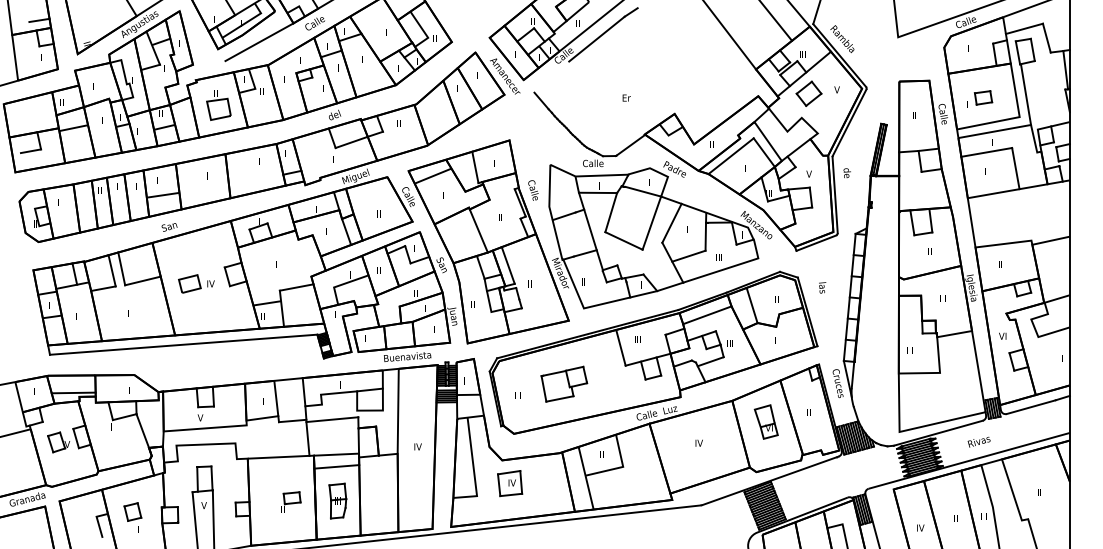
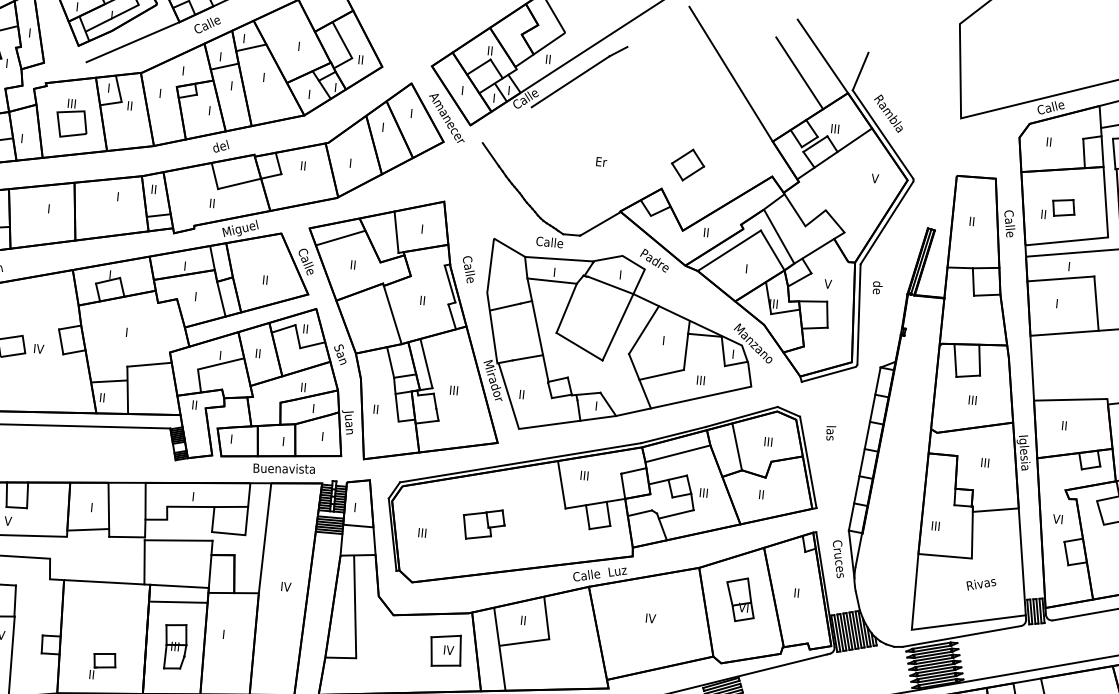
part: (808, 93) -> (687, 164), moved
part: (564, 383) -> (484, 523), size x0.7
text: (978, 441) -> (980, 583), moved
part: (510, 483) -> (446, 650), moved
part: (291, 501) -> (103, 664), moved

